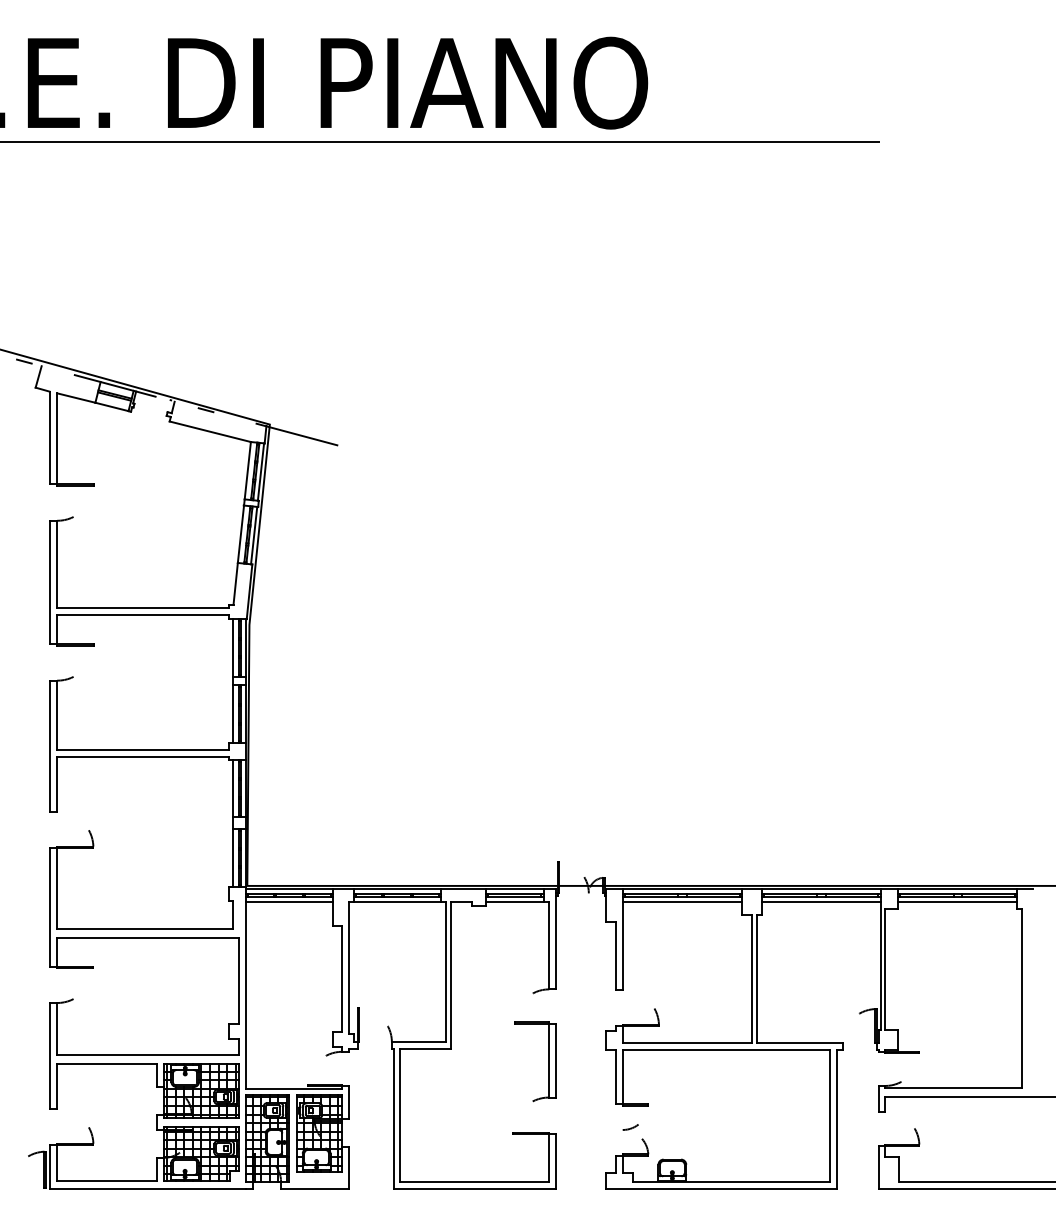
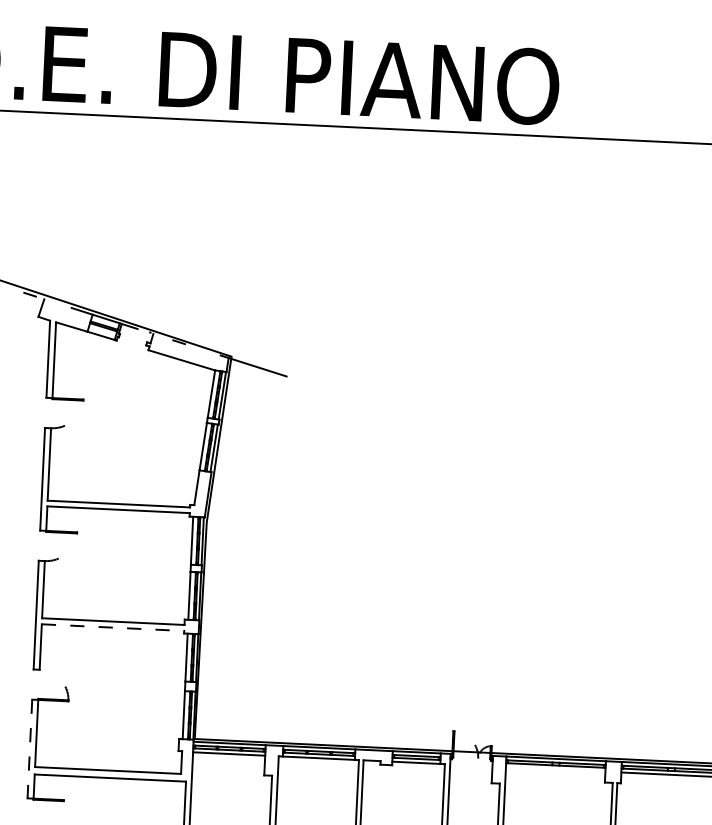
line: (142, 756) -> (112, 627), solid -> dashed
line: (682, 901) -> (555, 769), removed
line: (49, 907) -> (29, 749), solid -> dashed

